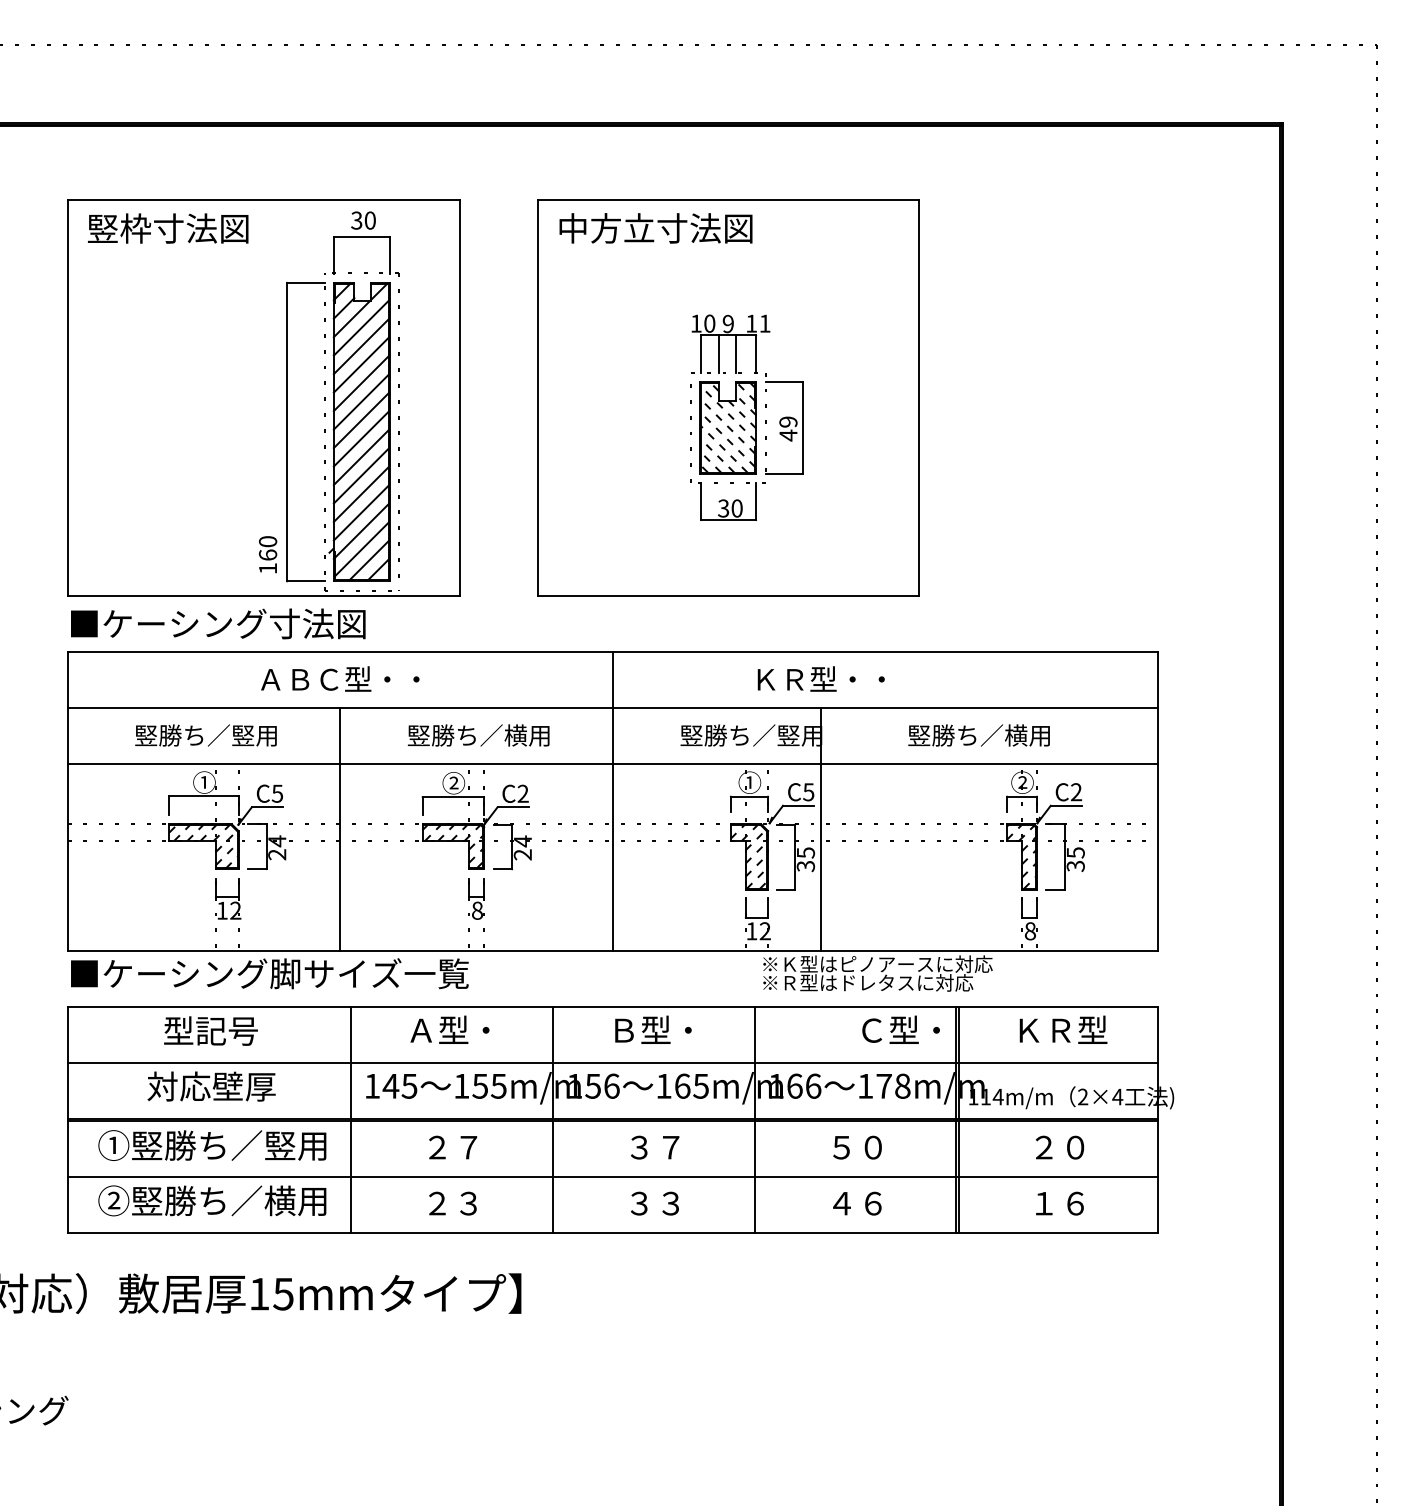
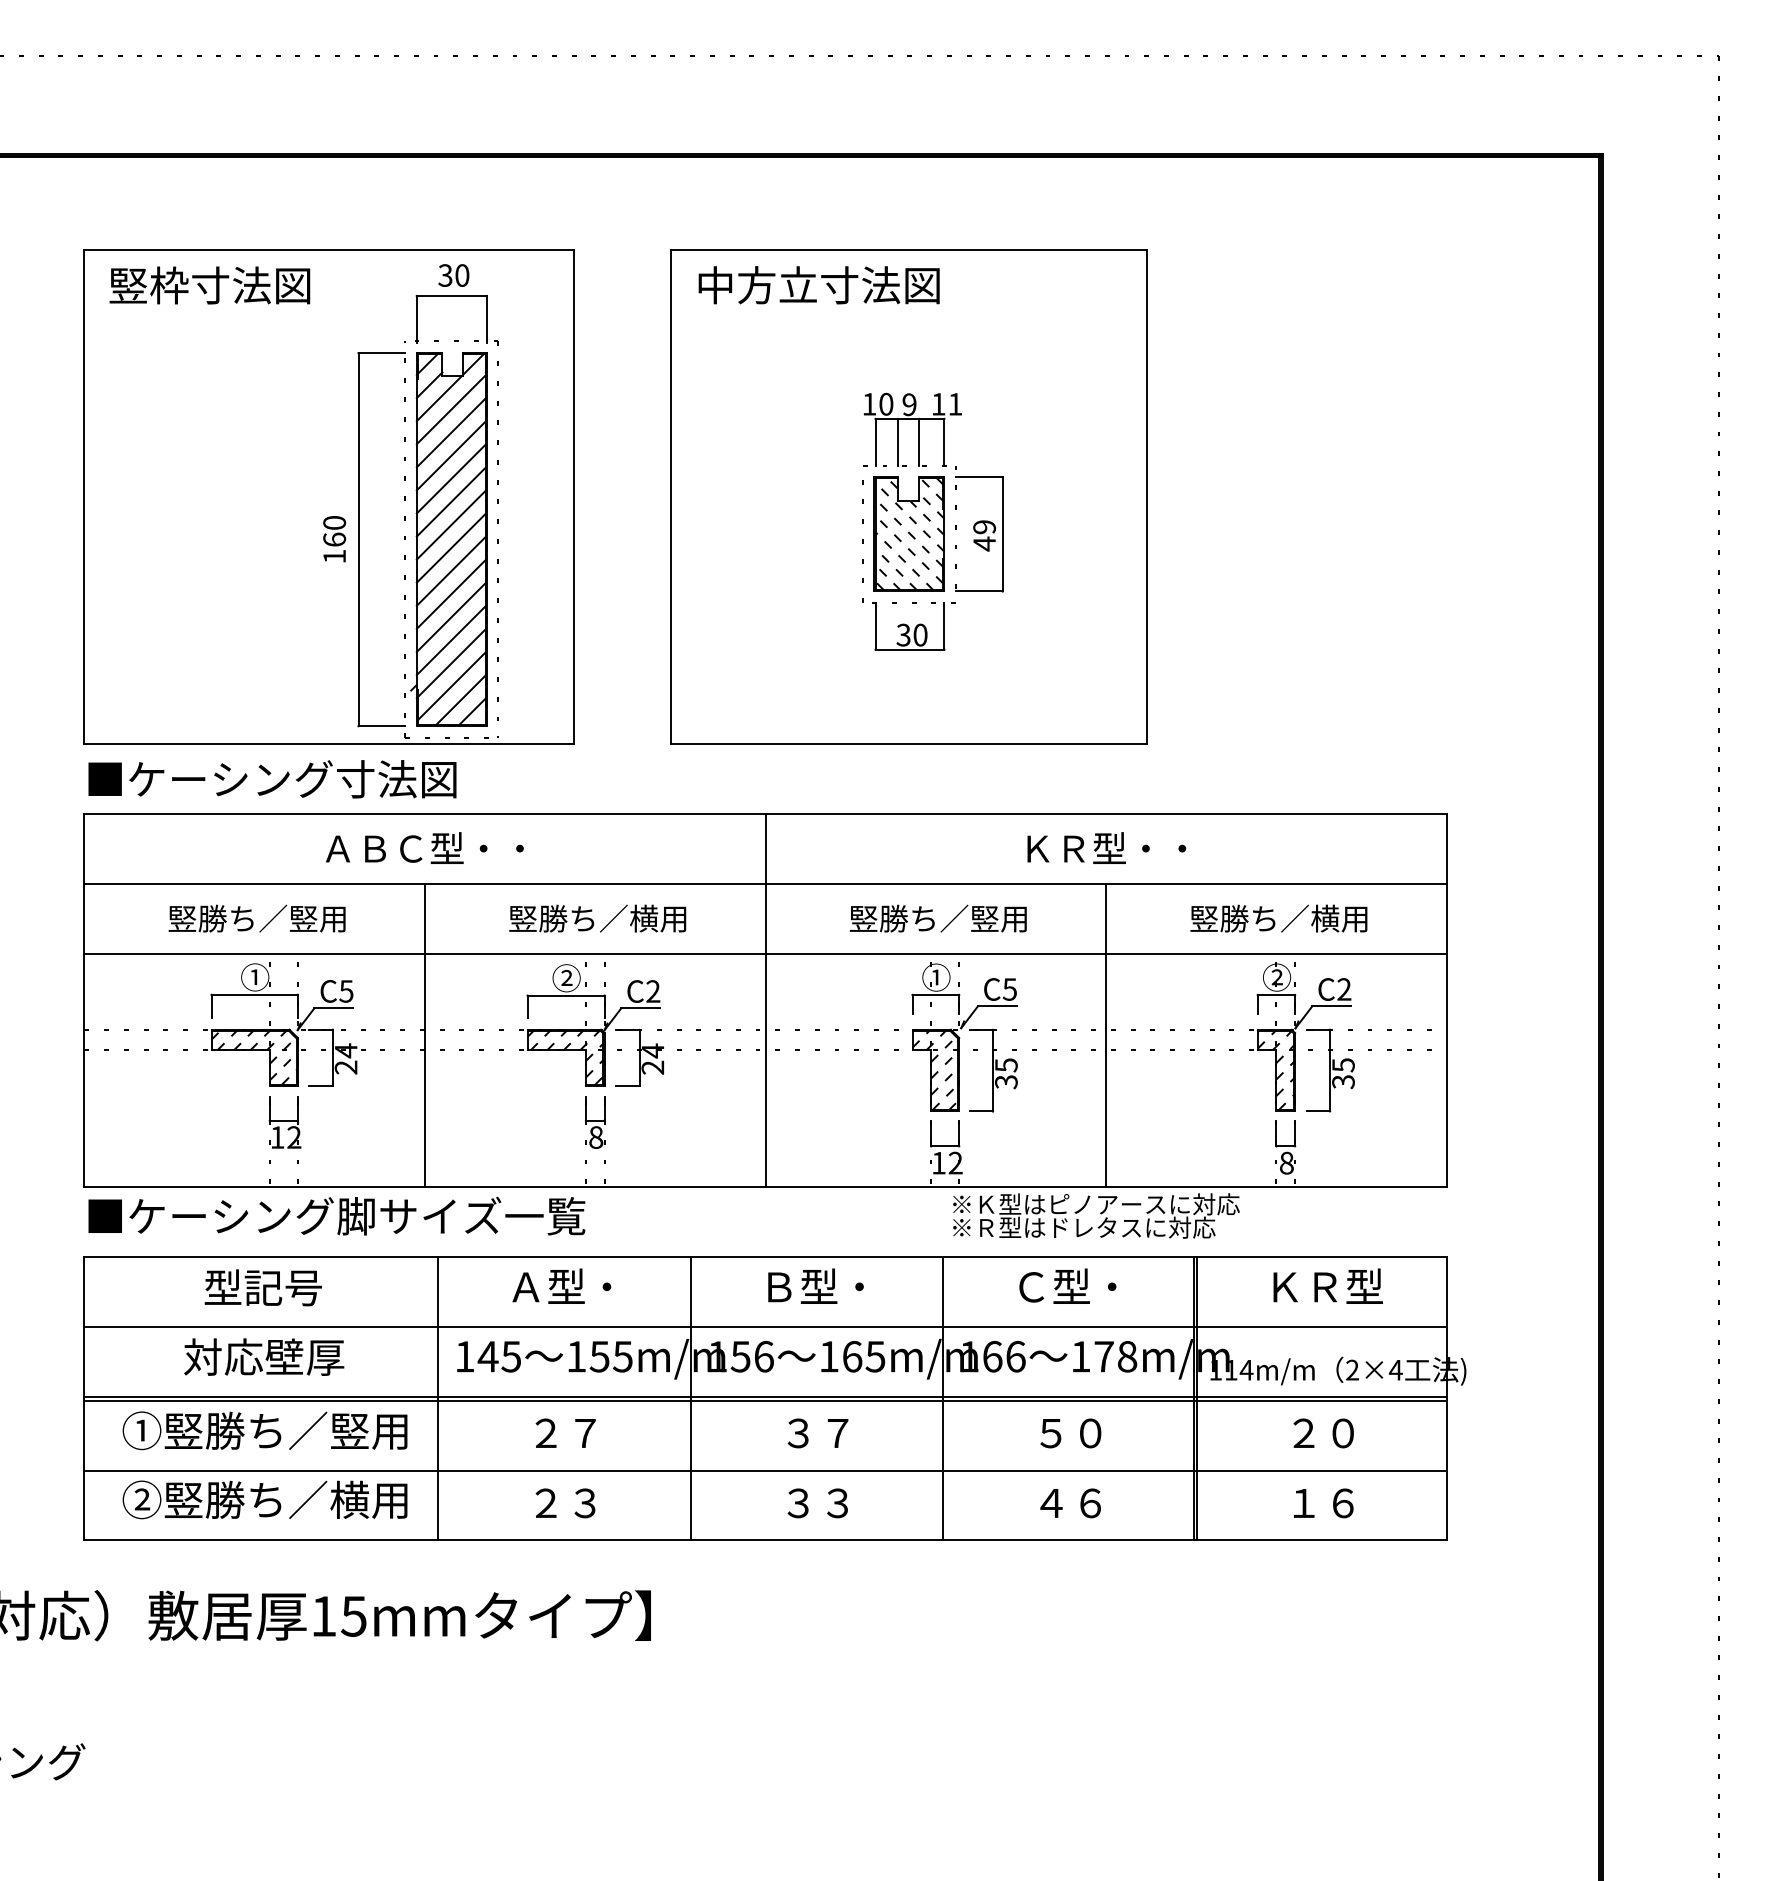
text: (268, 554) -> (335, 538), moved
text: (820, 678) -> (1105, 847), moved
text: (978, 735) -> (1278, 918), moved
line: (820, 828) -> (1105, 1034), moved
text: (900, 1029) -> (1067, 1285), moved

